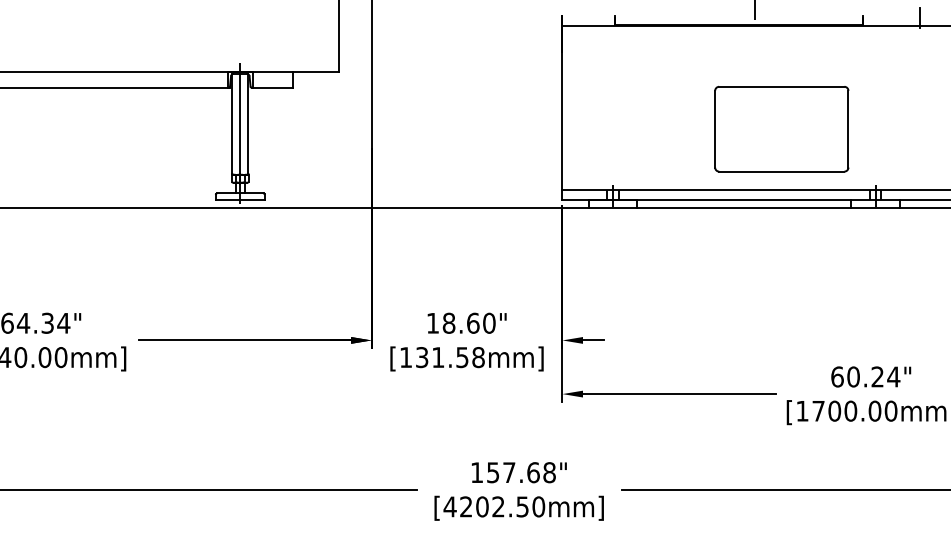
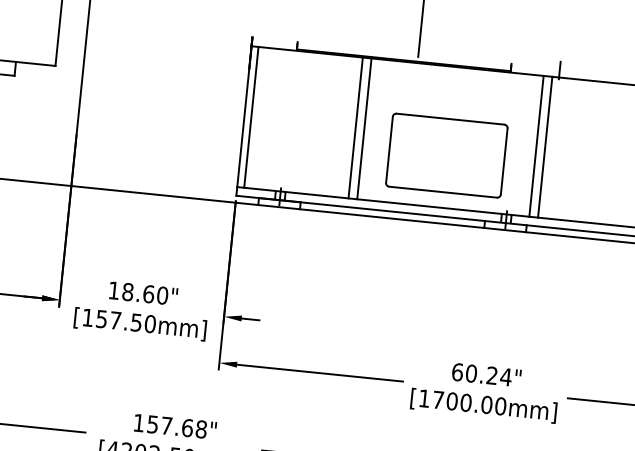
line: (570, 107) -> (251, 116), added
line: (691, 107) -> (355, 127), added
line: (701, 107) -> (364, 128), added
line: (901, 107) -> (536, 145), added
line: (911, 107) -> (544, 146), added
part: (781, 129) -> (446, 155), moved
text: (450, 357) -> (126, 321), [131.58mm] -> [157.50mm]

